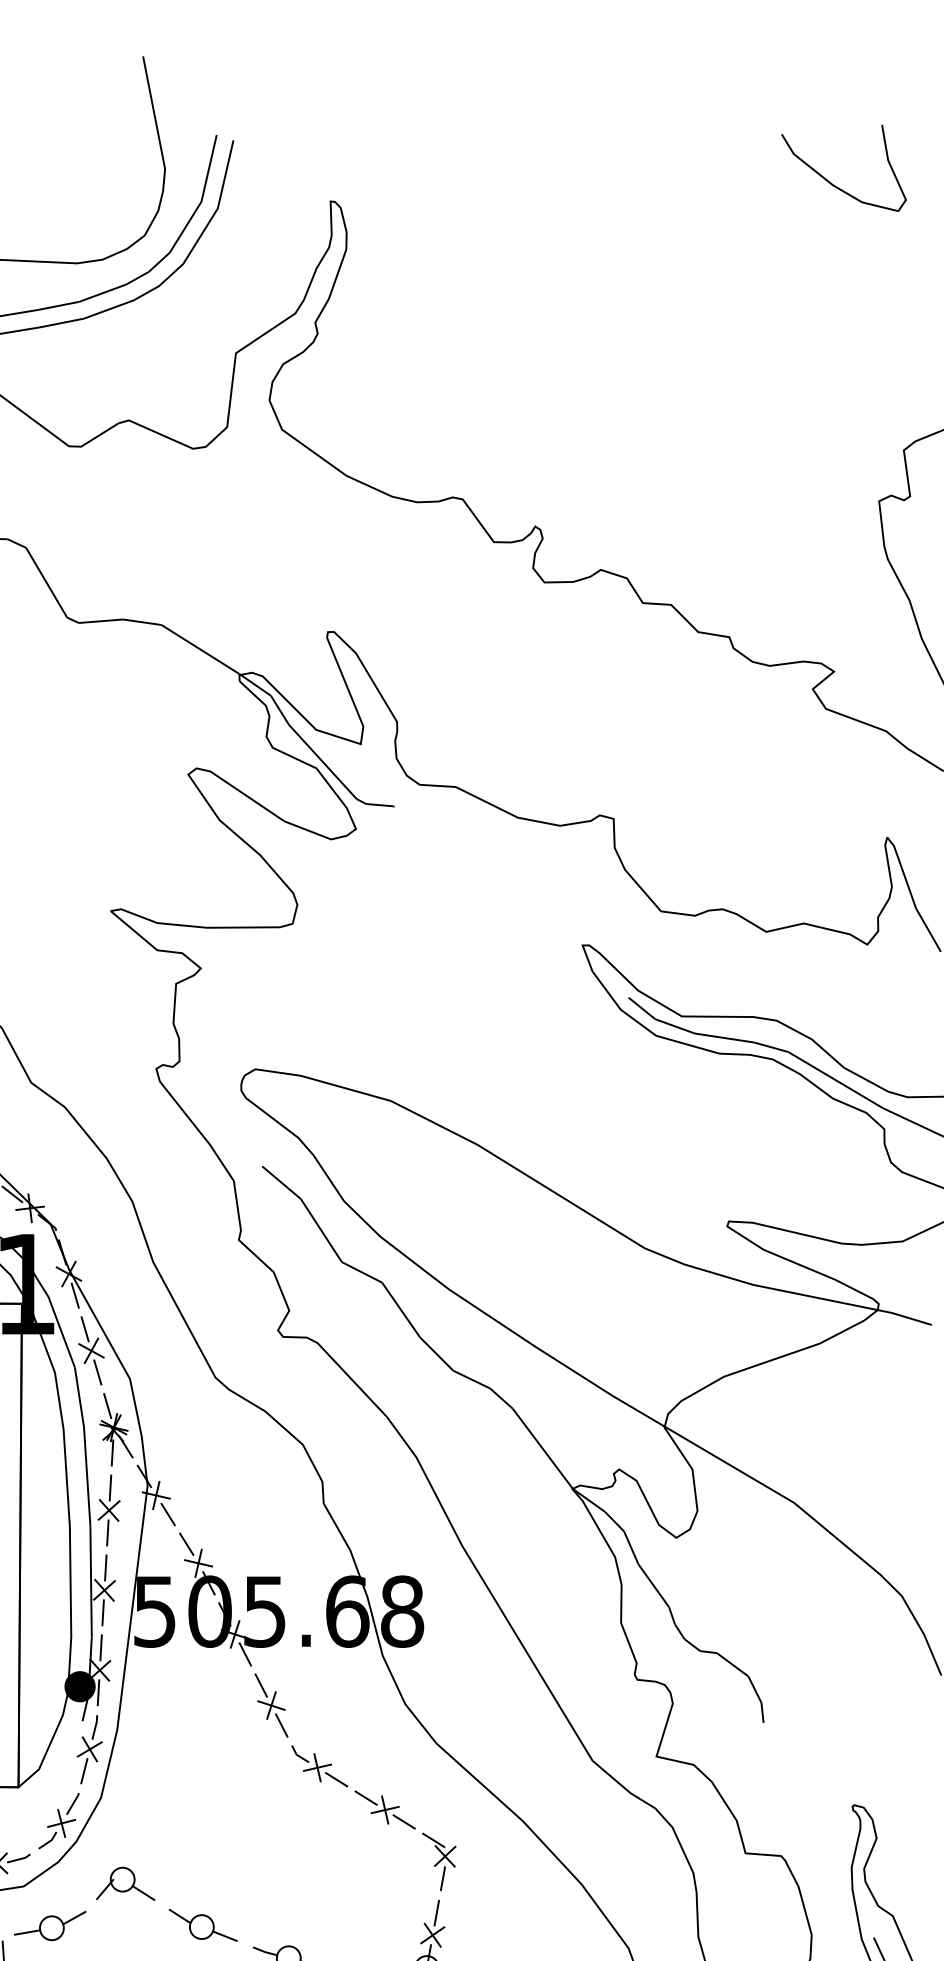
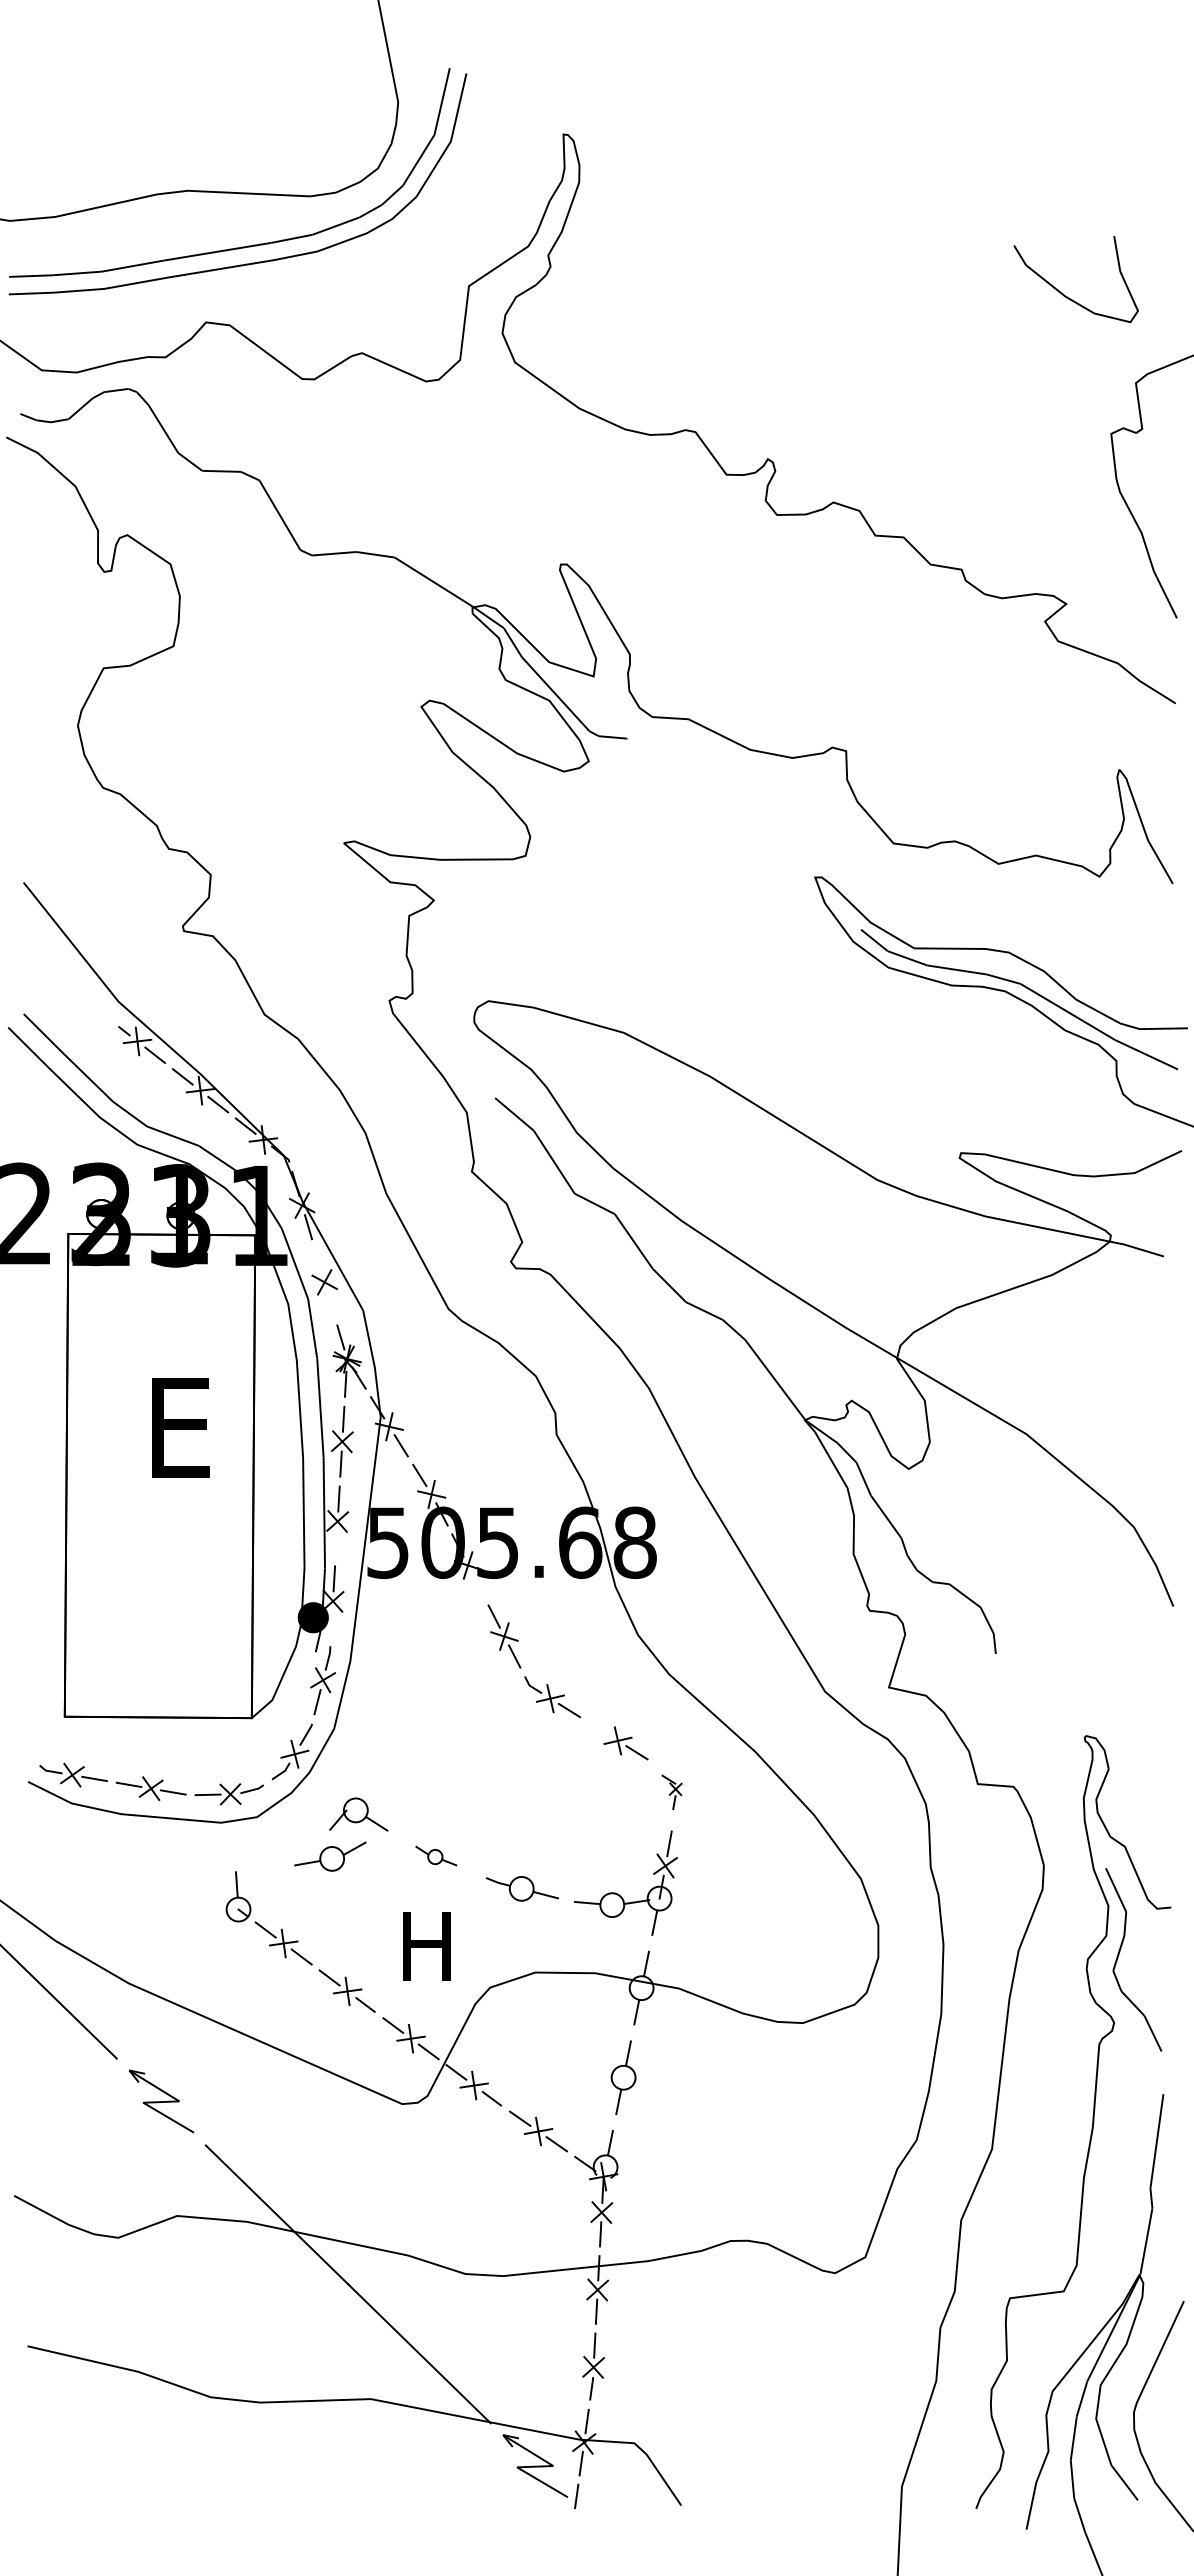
curve: (831, 182) -> (1063, 293), moved
line: (84, 1328) -> (317, 1260), removed
line: (97, 1372) -> (330, 1303), removed
line: (103, 1612) -> (336, 1543), removed
line: (245, 1654) -> (478, 1585), removed
line: (98, 1692) -> (331, 1623), removed
line: (365, 1797) -> (598, 1728), removed
part: (439, 1861) -> (672, 1792), size x0.6
part: (202, 1924) -> (435, 1855), size x0.6
part: (50, 1925) -> (330, 1856), moved

